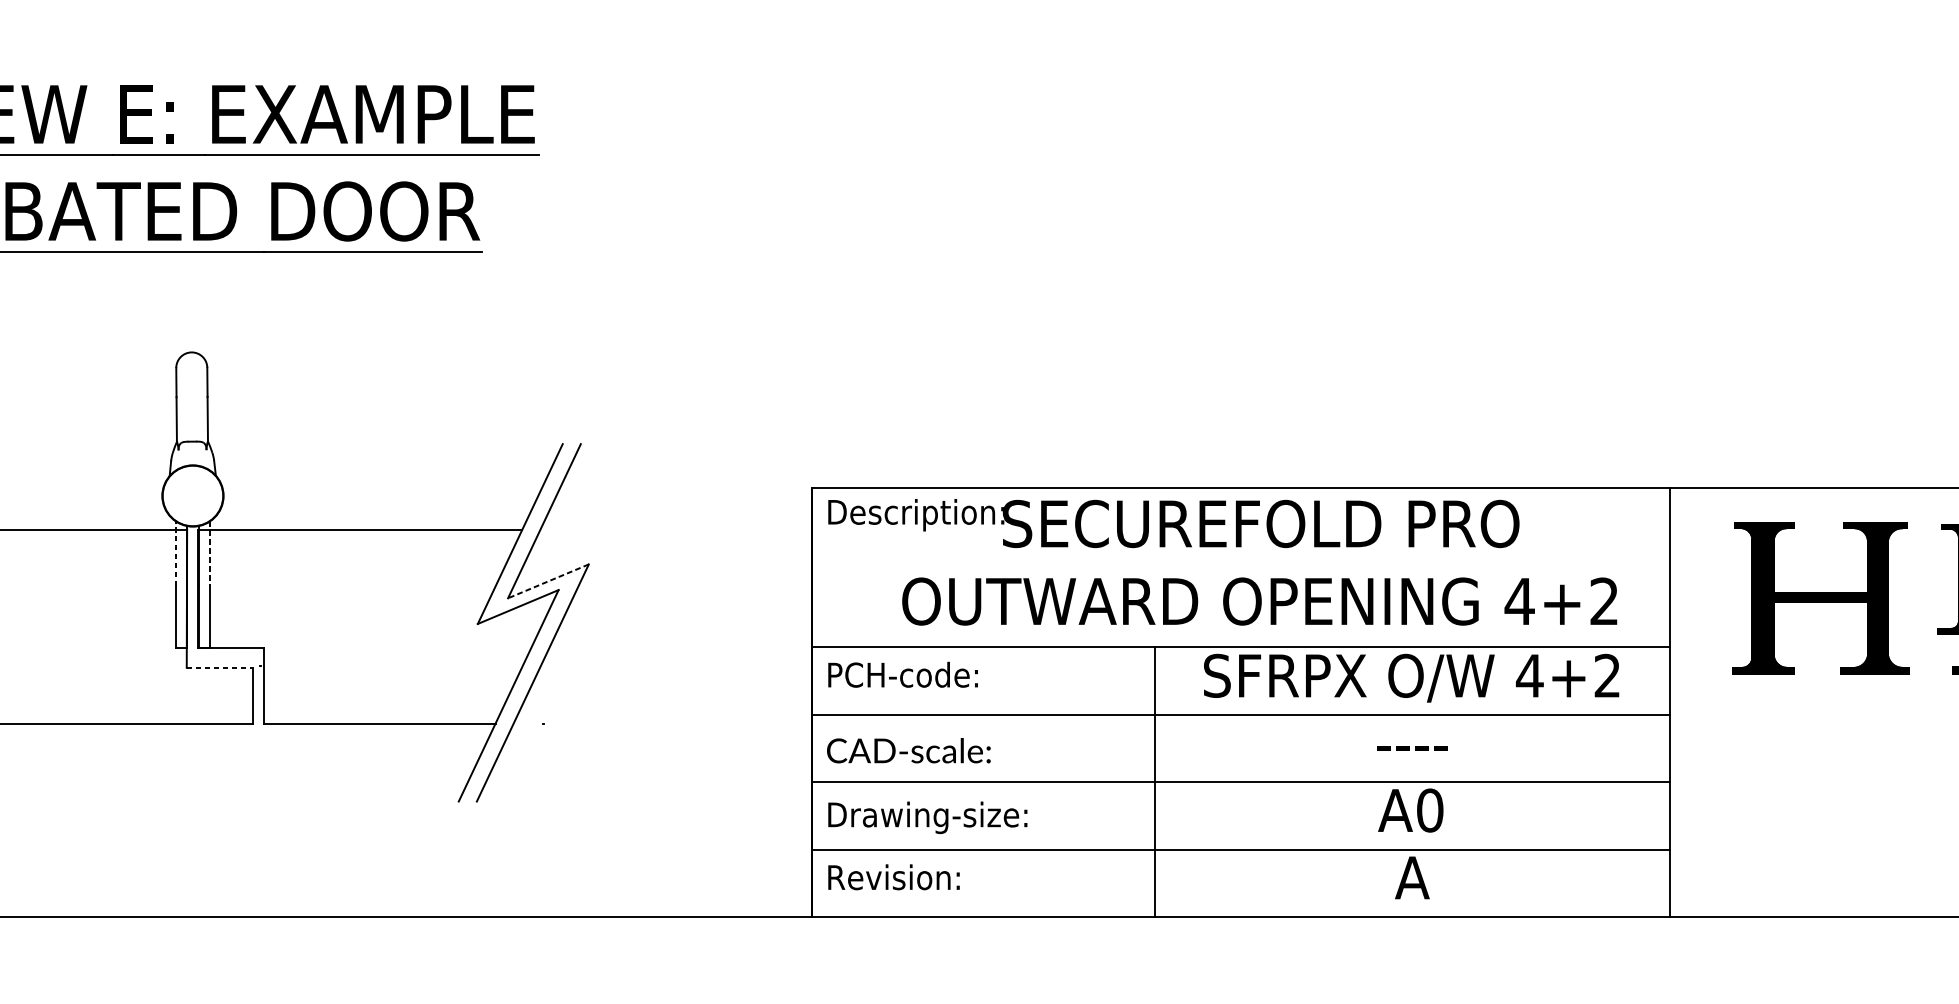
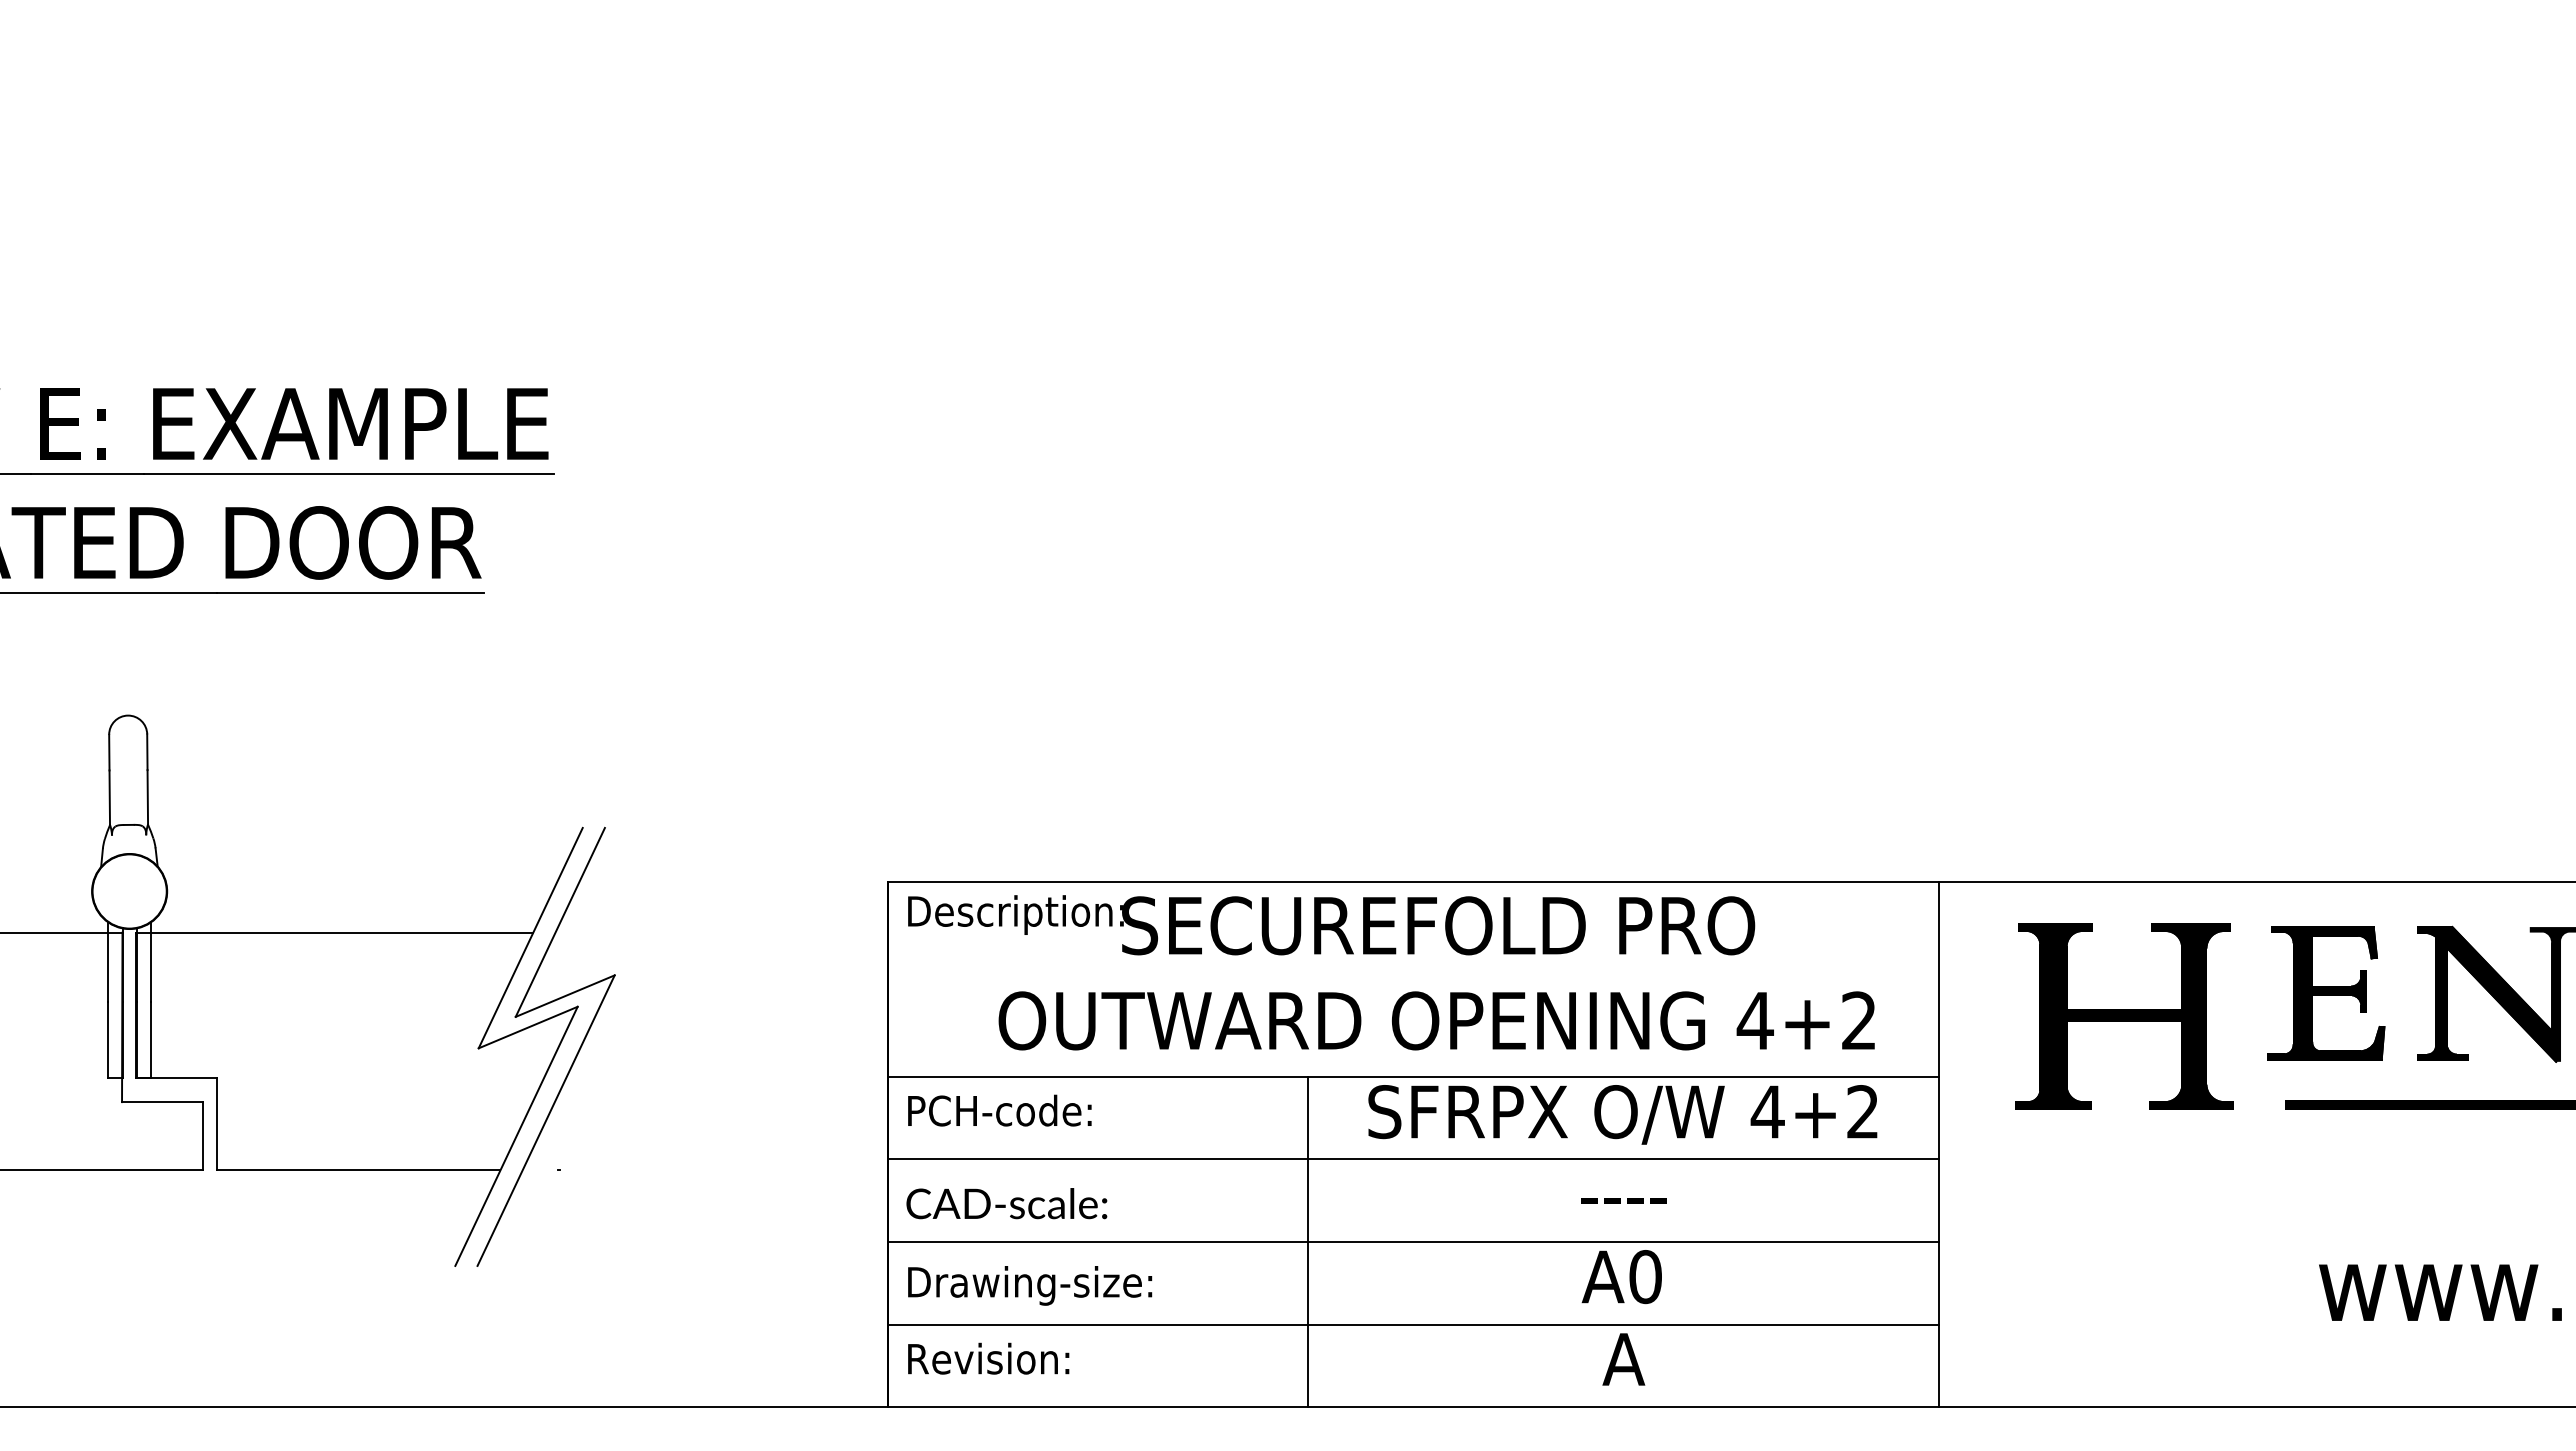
line: (175, 553) -> (108, 962), dashed -> solid
line: (210, 553) -> (151, 962), dashed -> solid
line: (548, 581) -> (565, 996), dashed -> solid
line: (219, 668) -> (162, 1102), dashed -> solid

